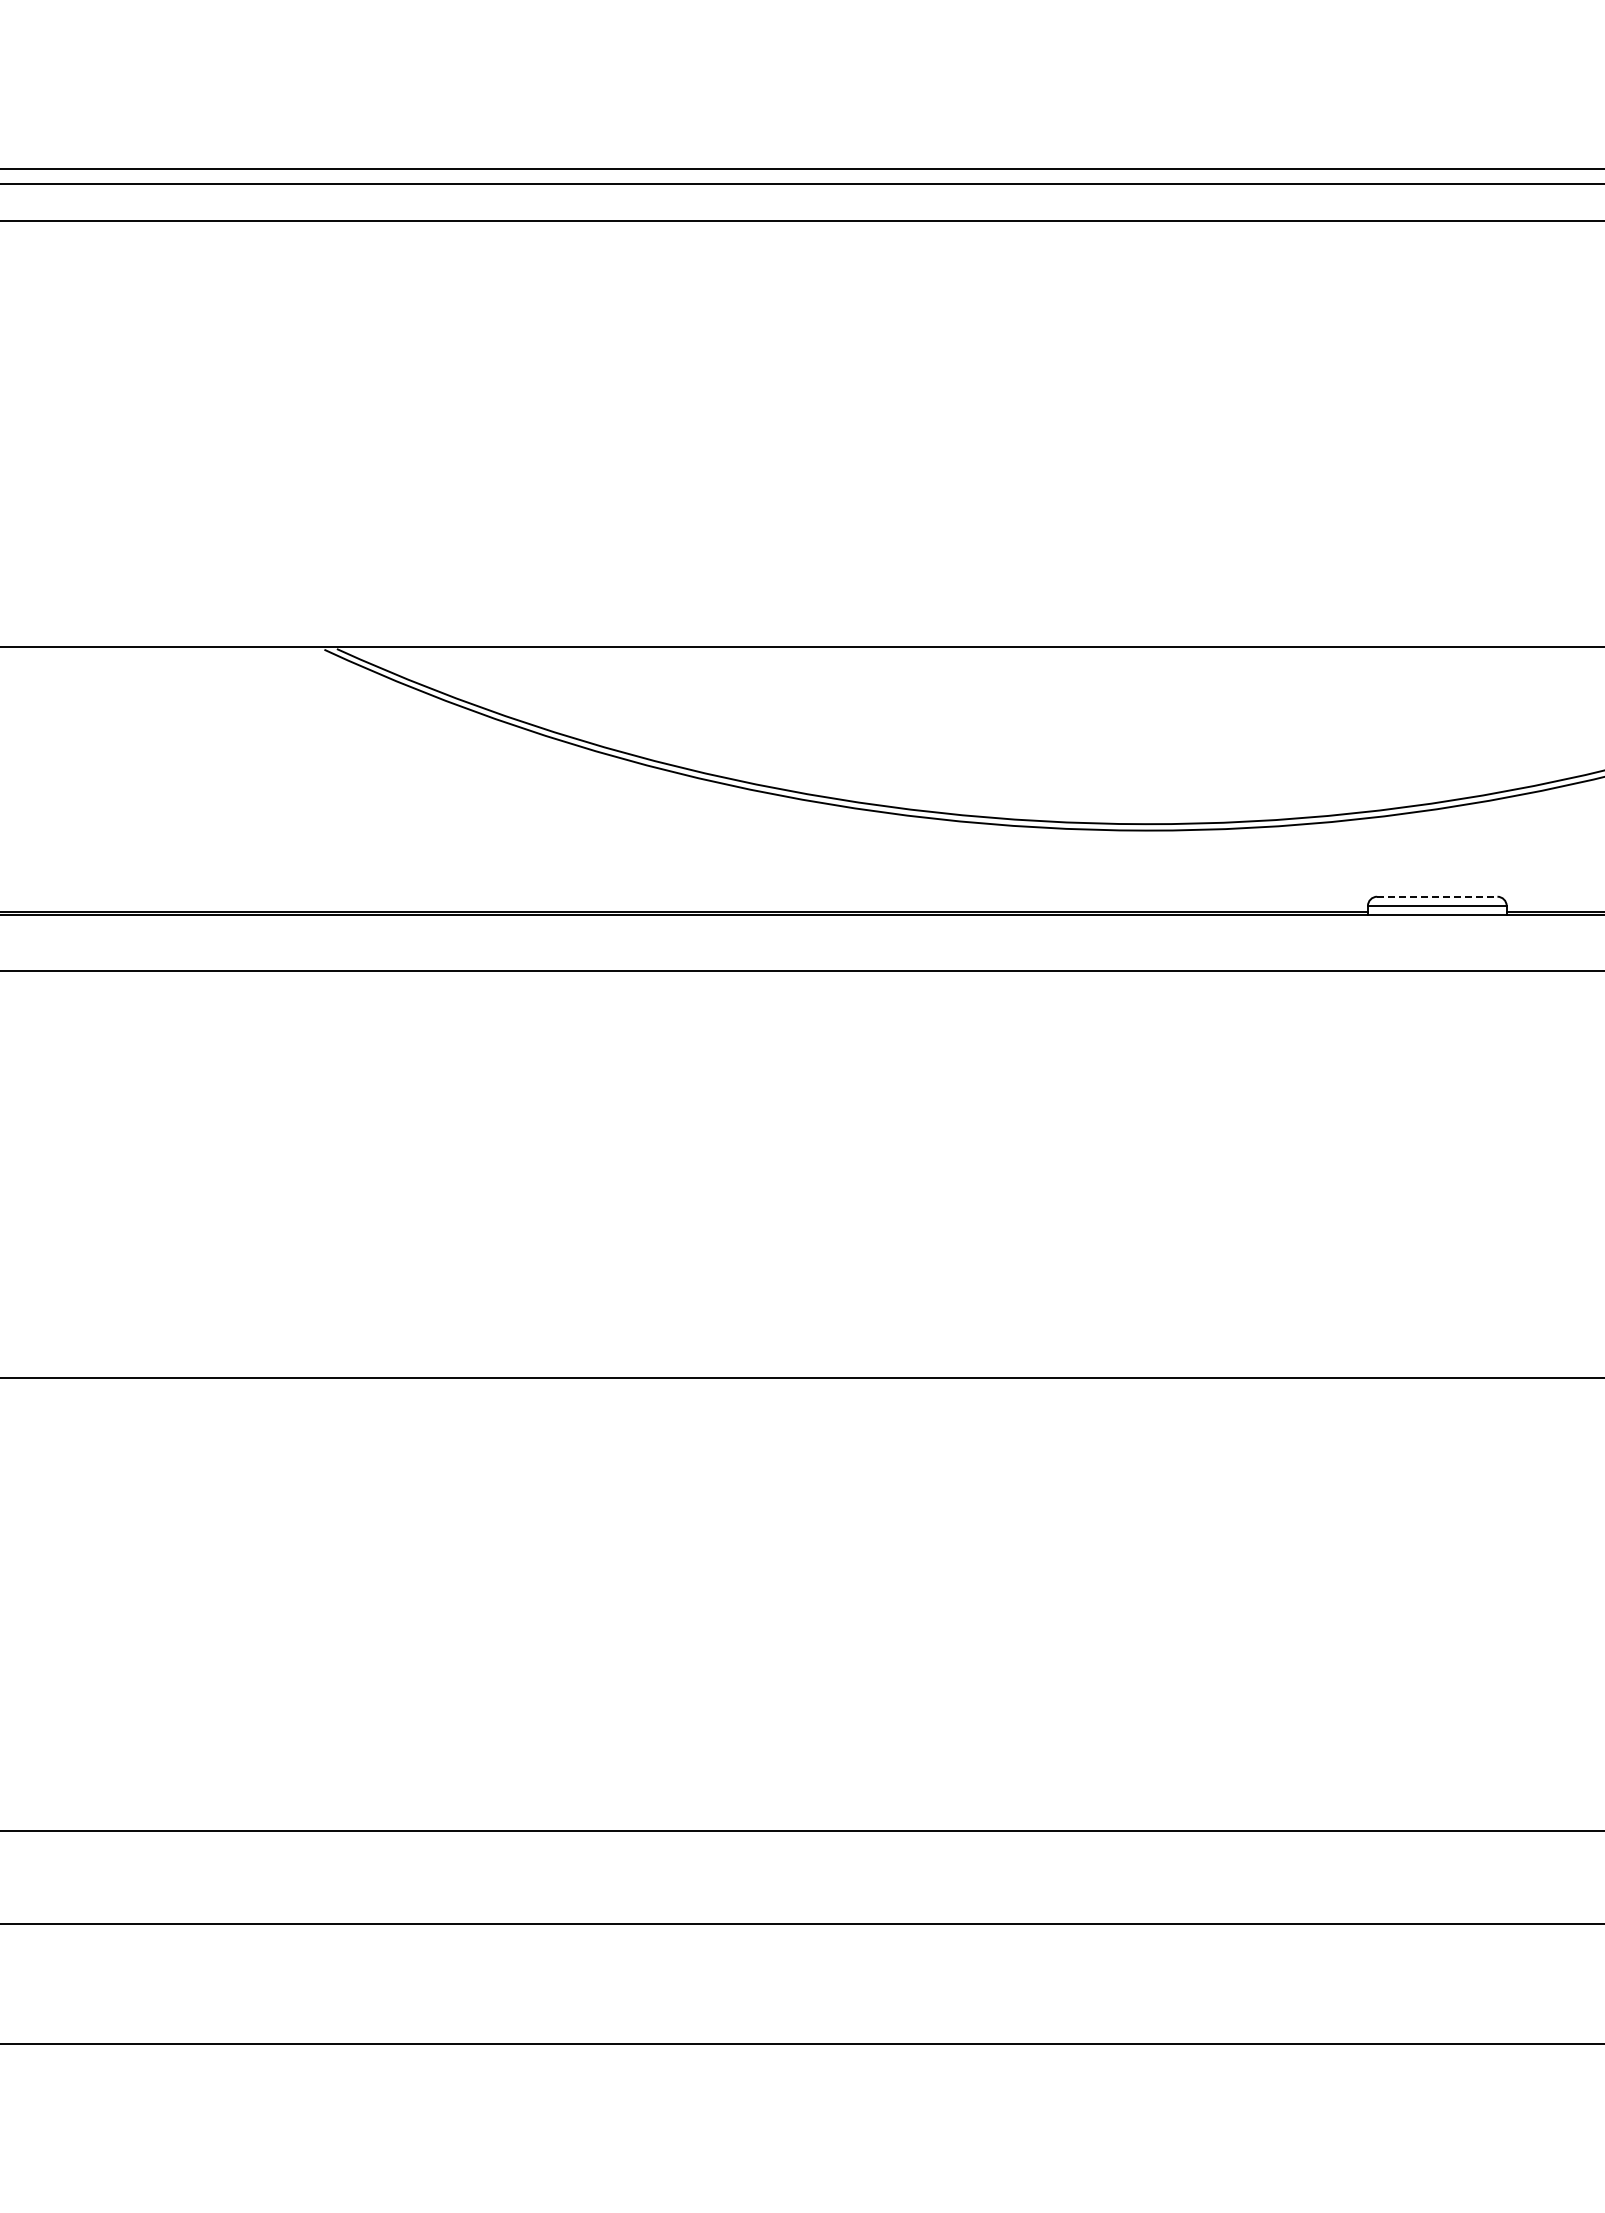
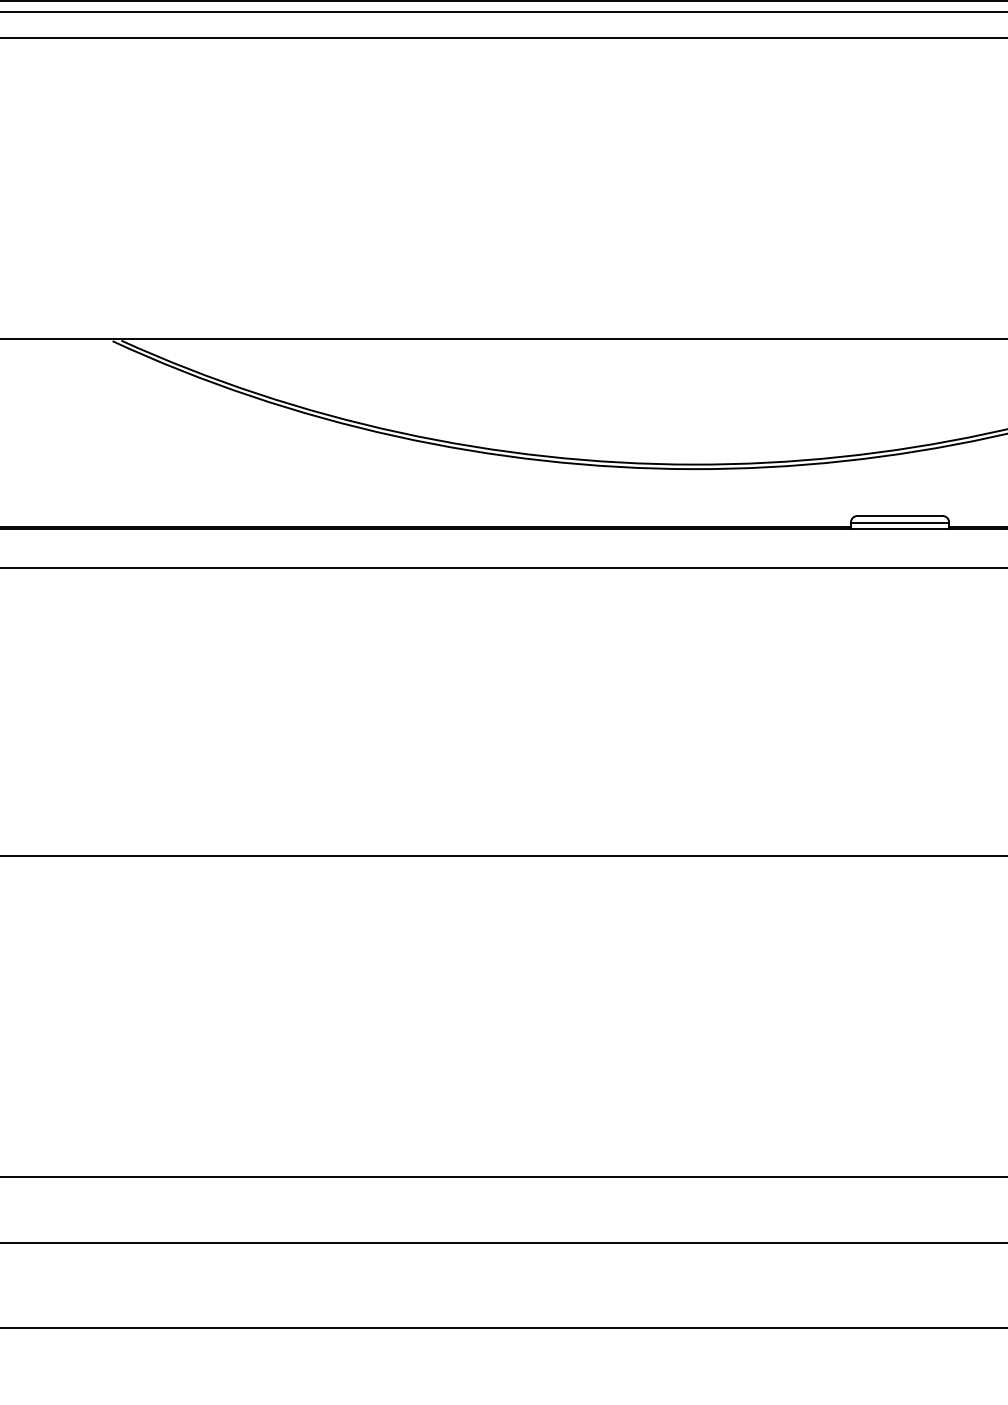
line: (1437, 896) -> (900, 515), dashed -> solid

